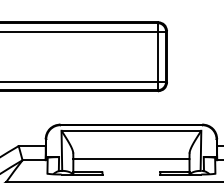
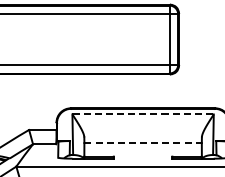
line: (131, 130) -> (143, 114), solid -> dashed
line: (131, 159) -> (143, 143), solid -> dashed

